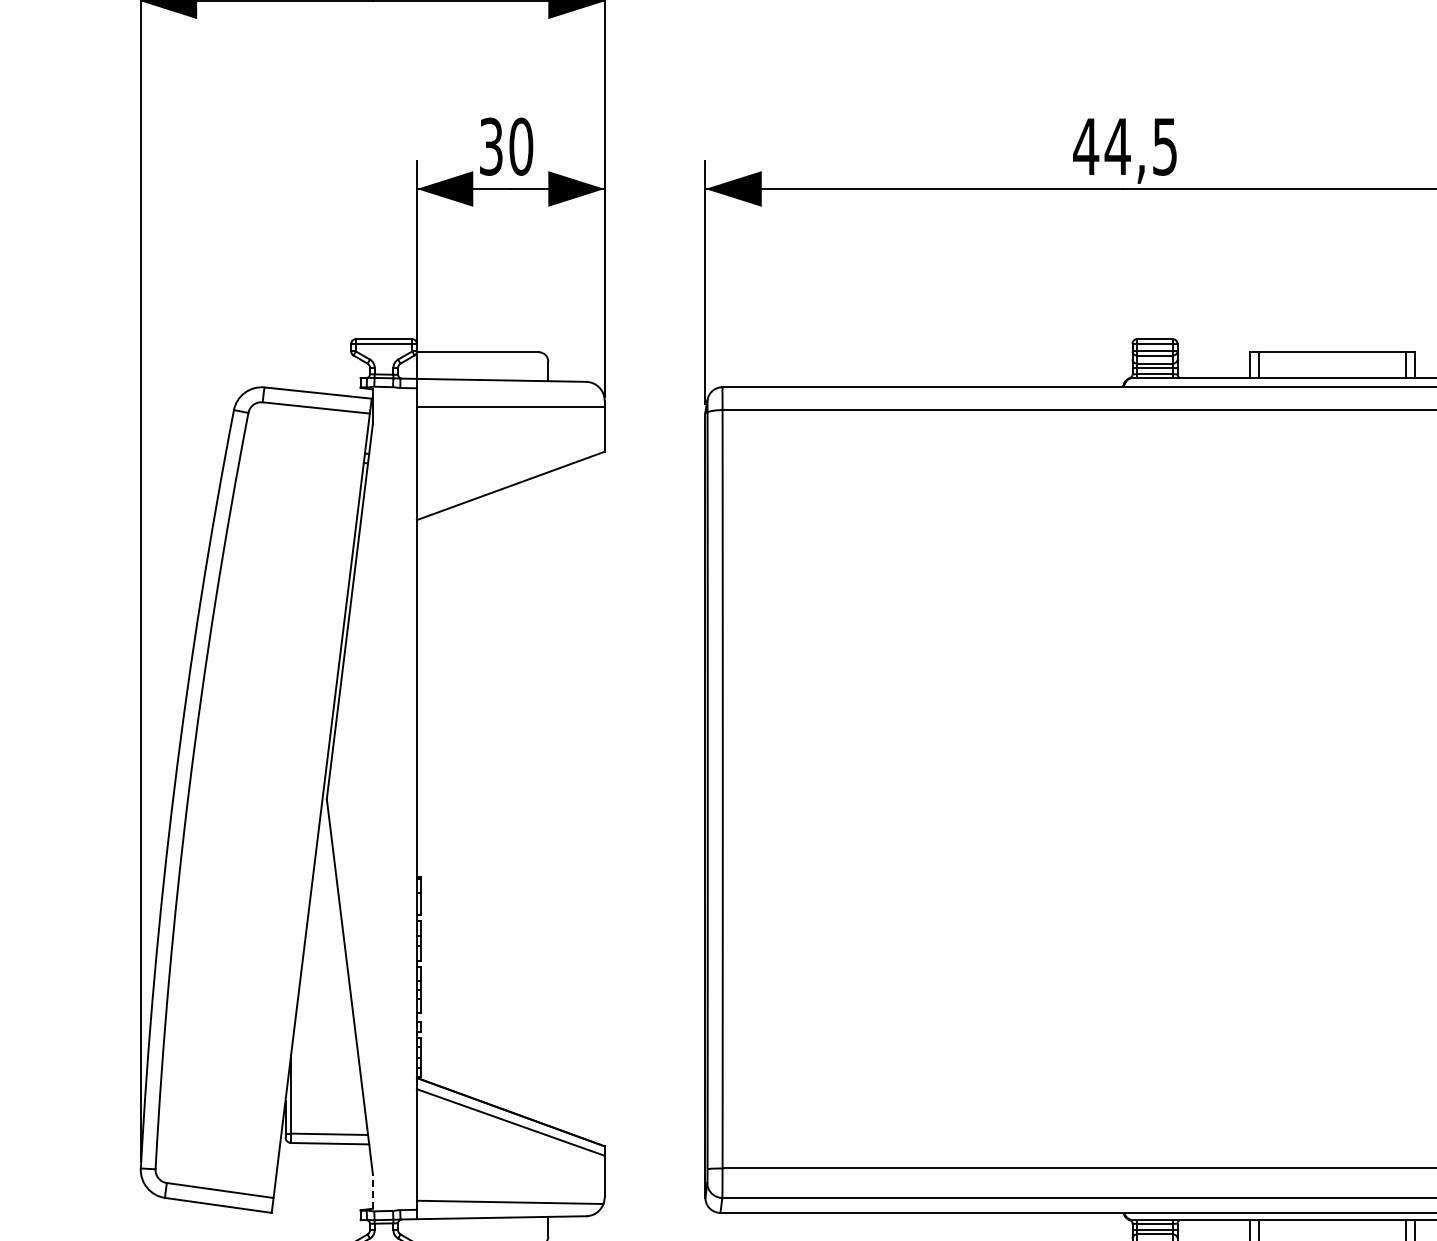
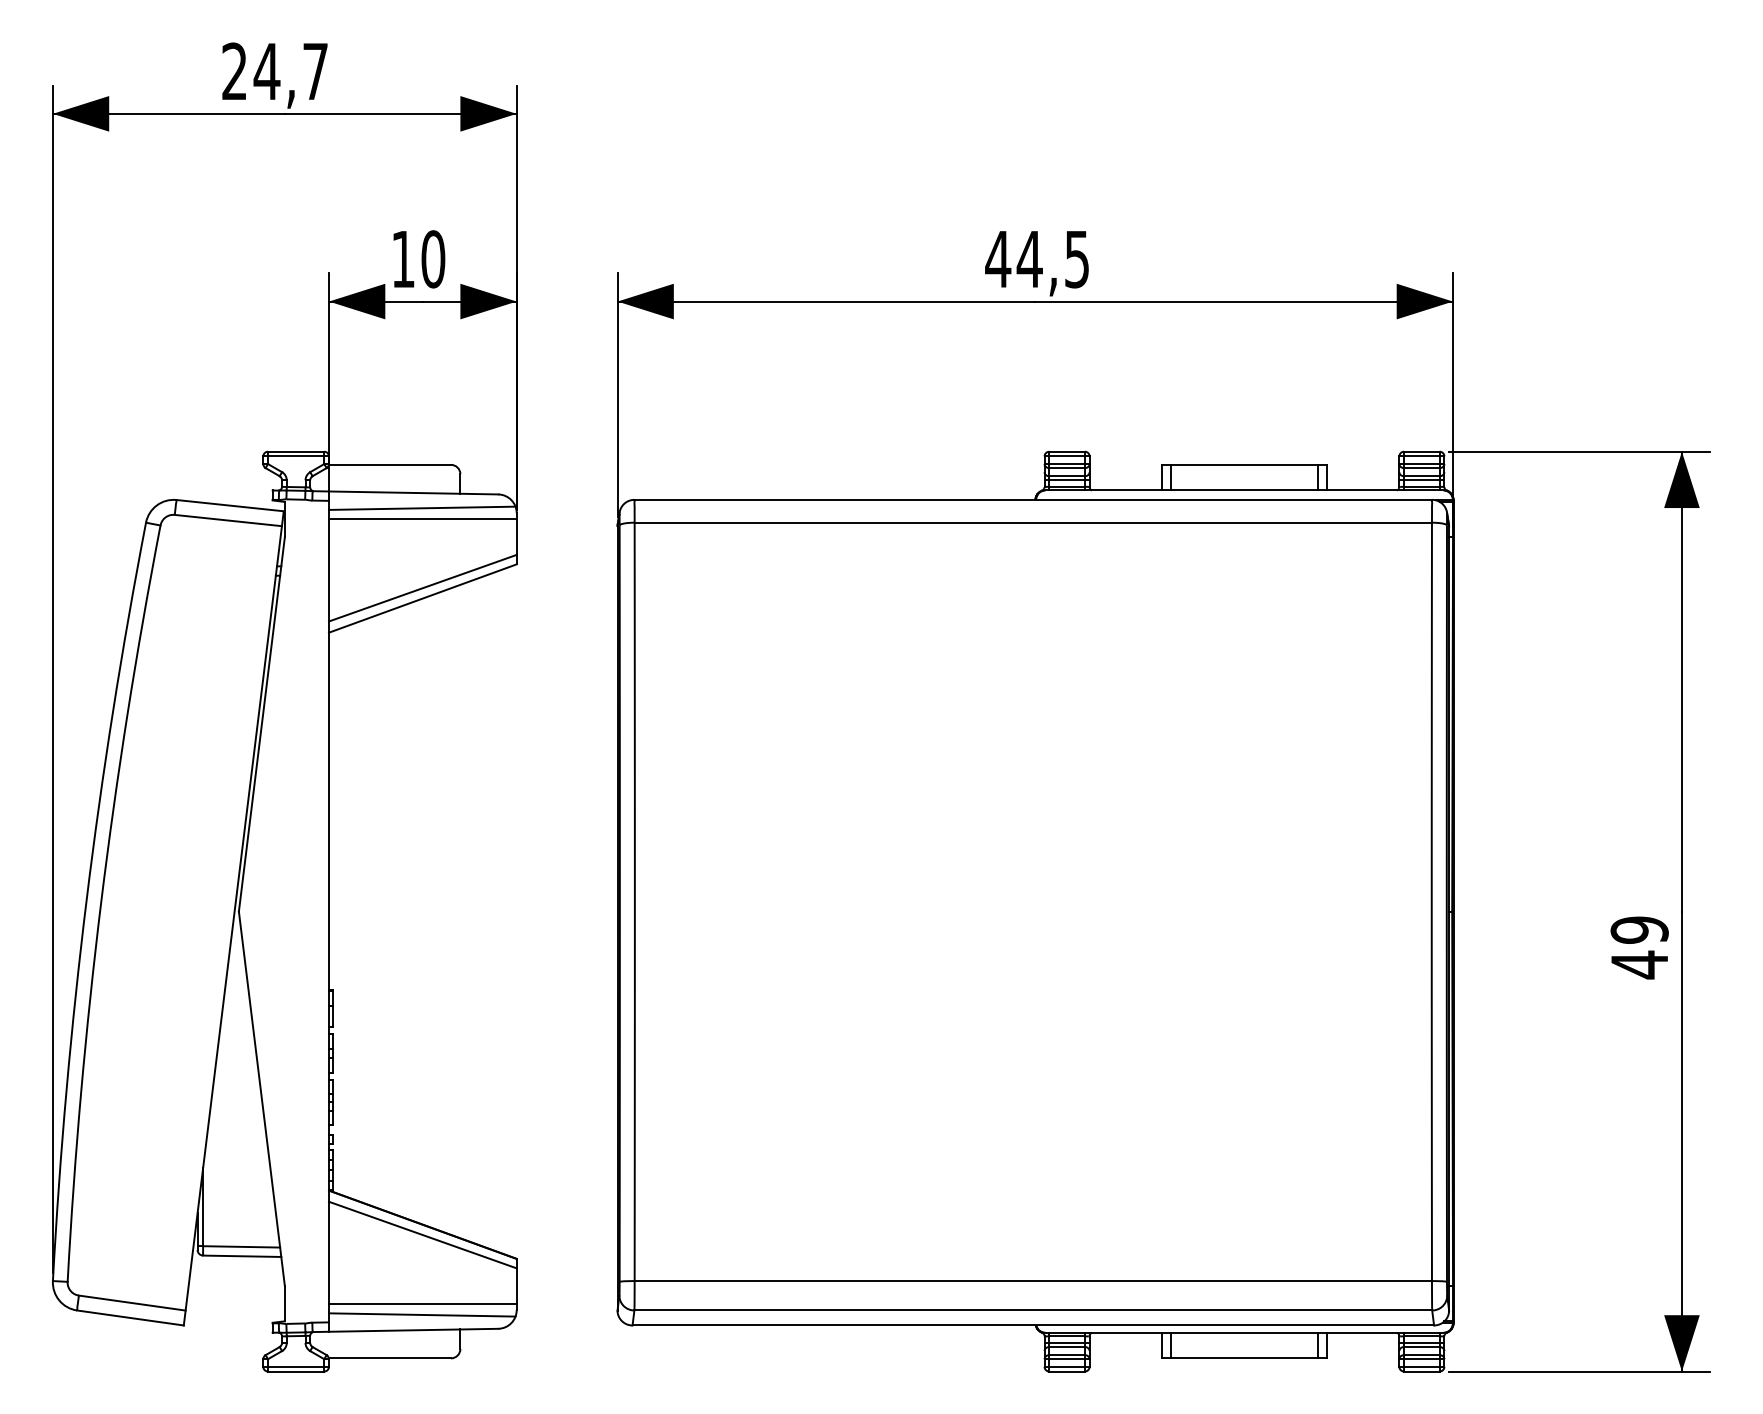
text: (491, 146) -> (403, 259), 30 -> 10
line: (510, 394) -> (422, 507), added
line: (510, 474) -> (422, 587), added
line: (372, 1190) -> (284, 1303), dashed -> solid
line: (510, 1190) -> (422, 1303), added

